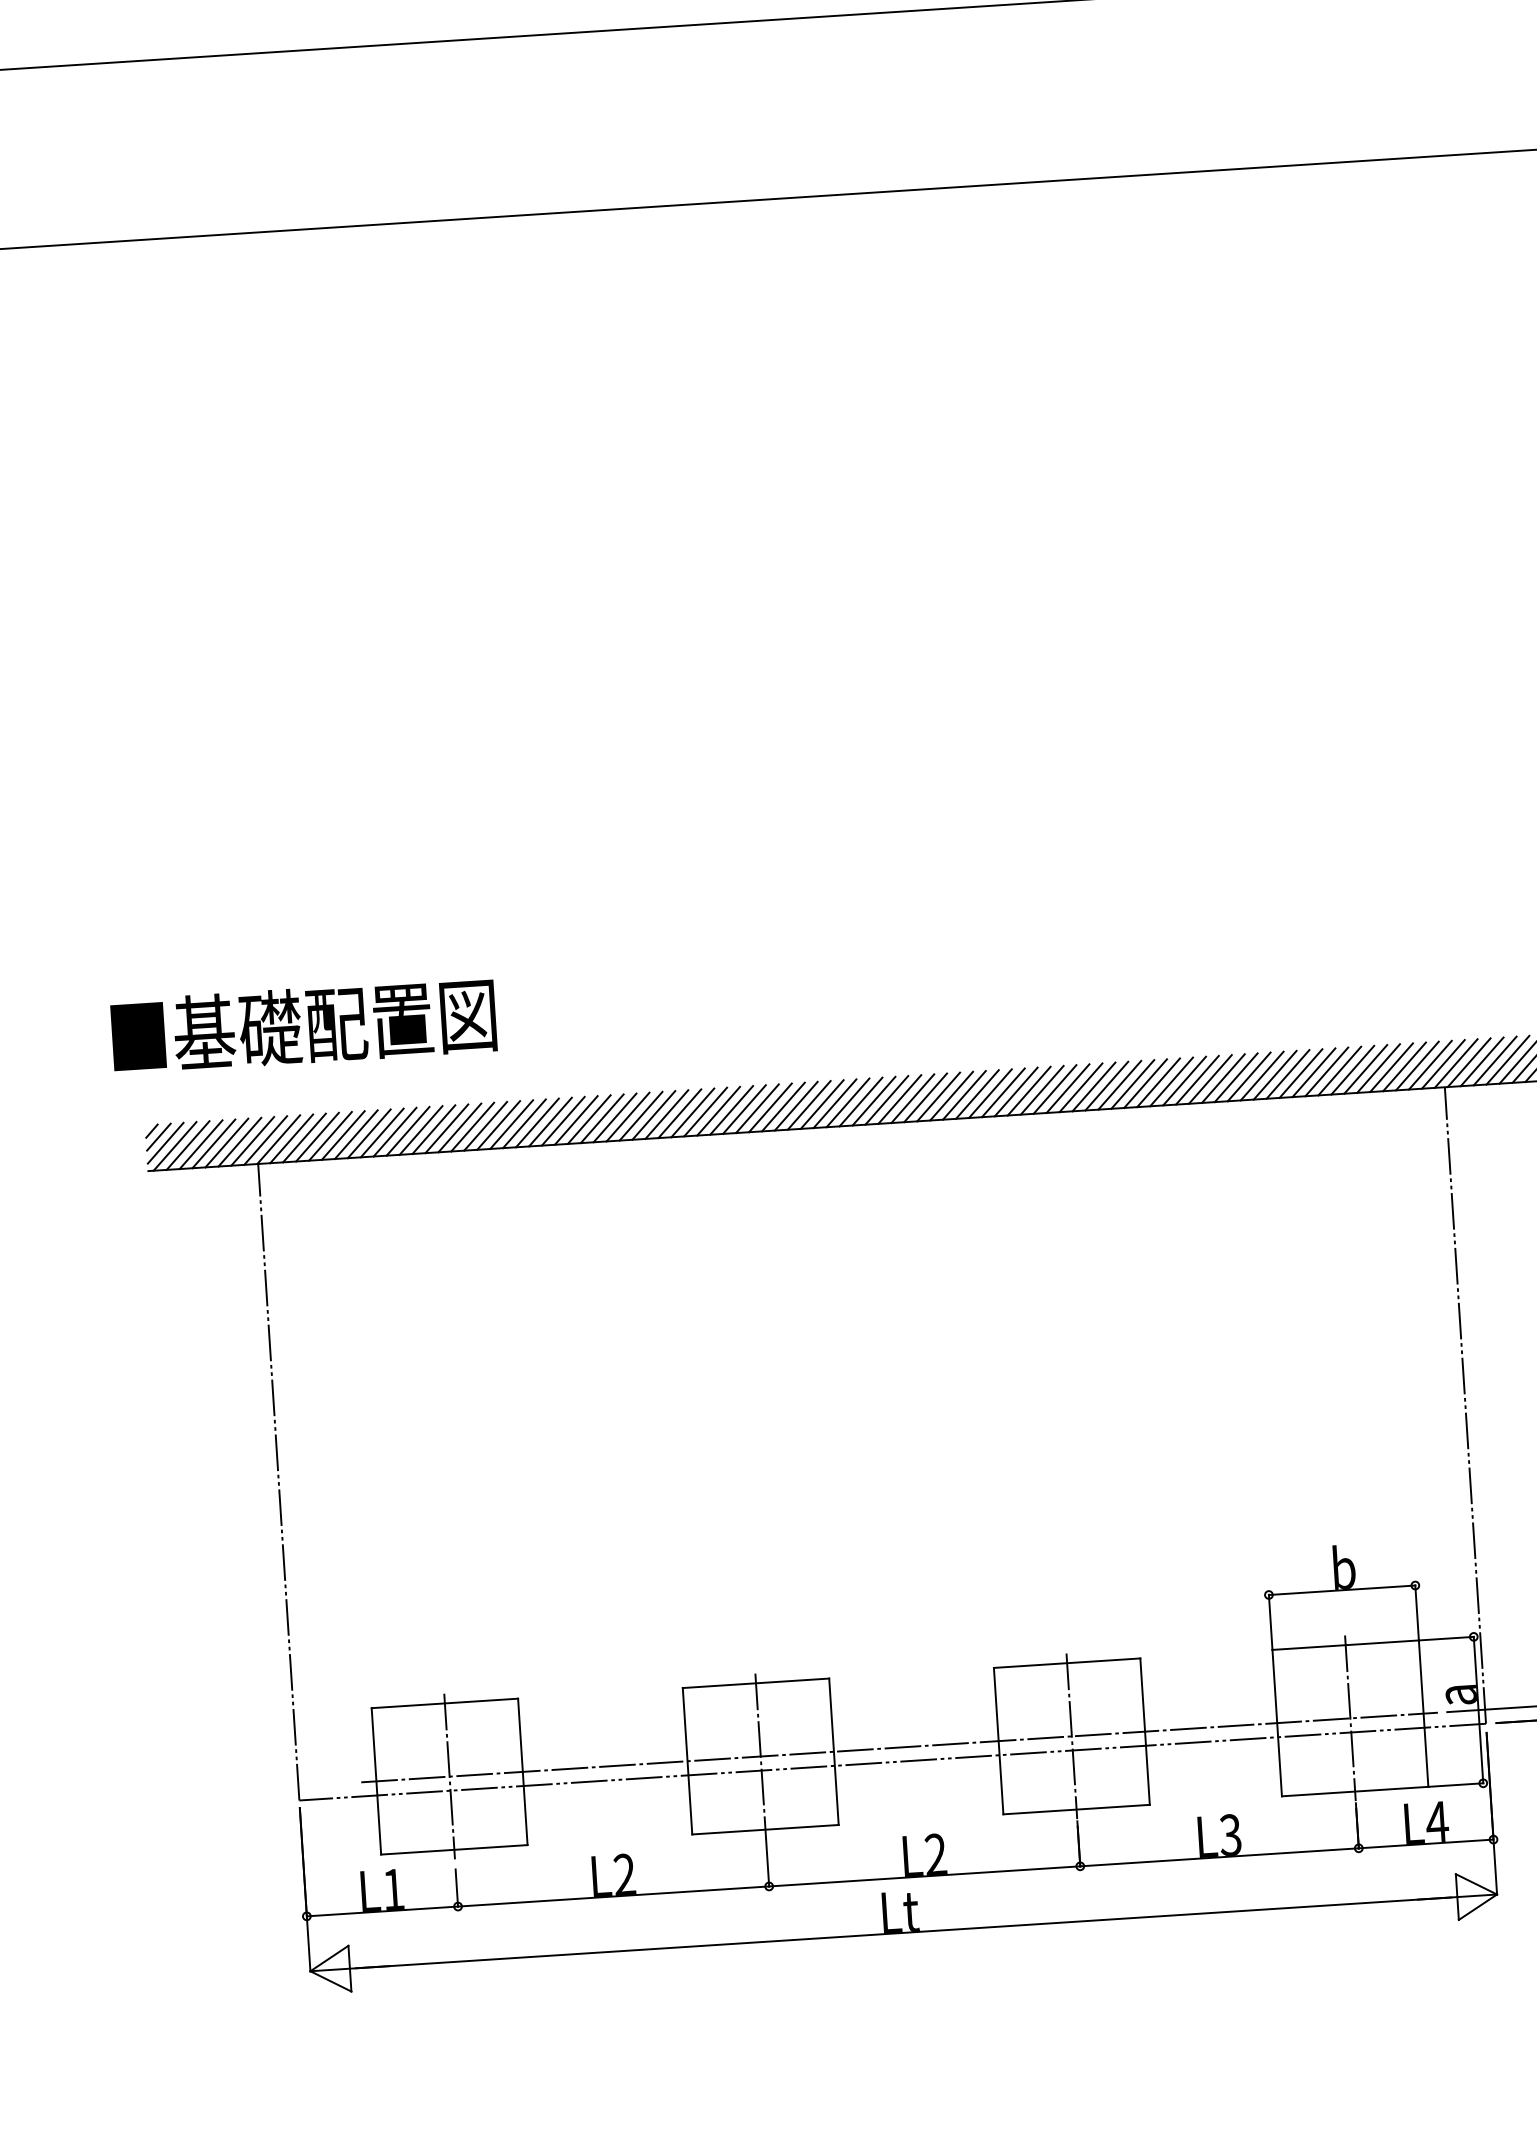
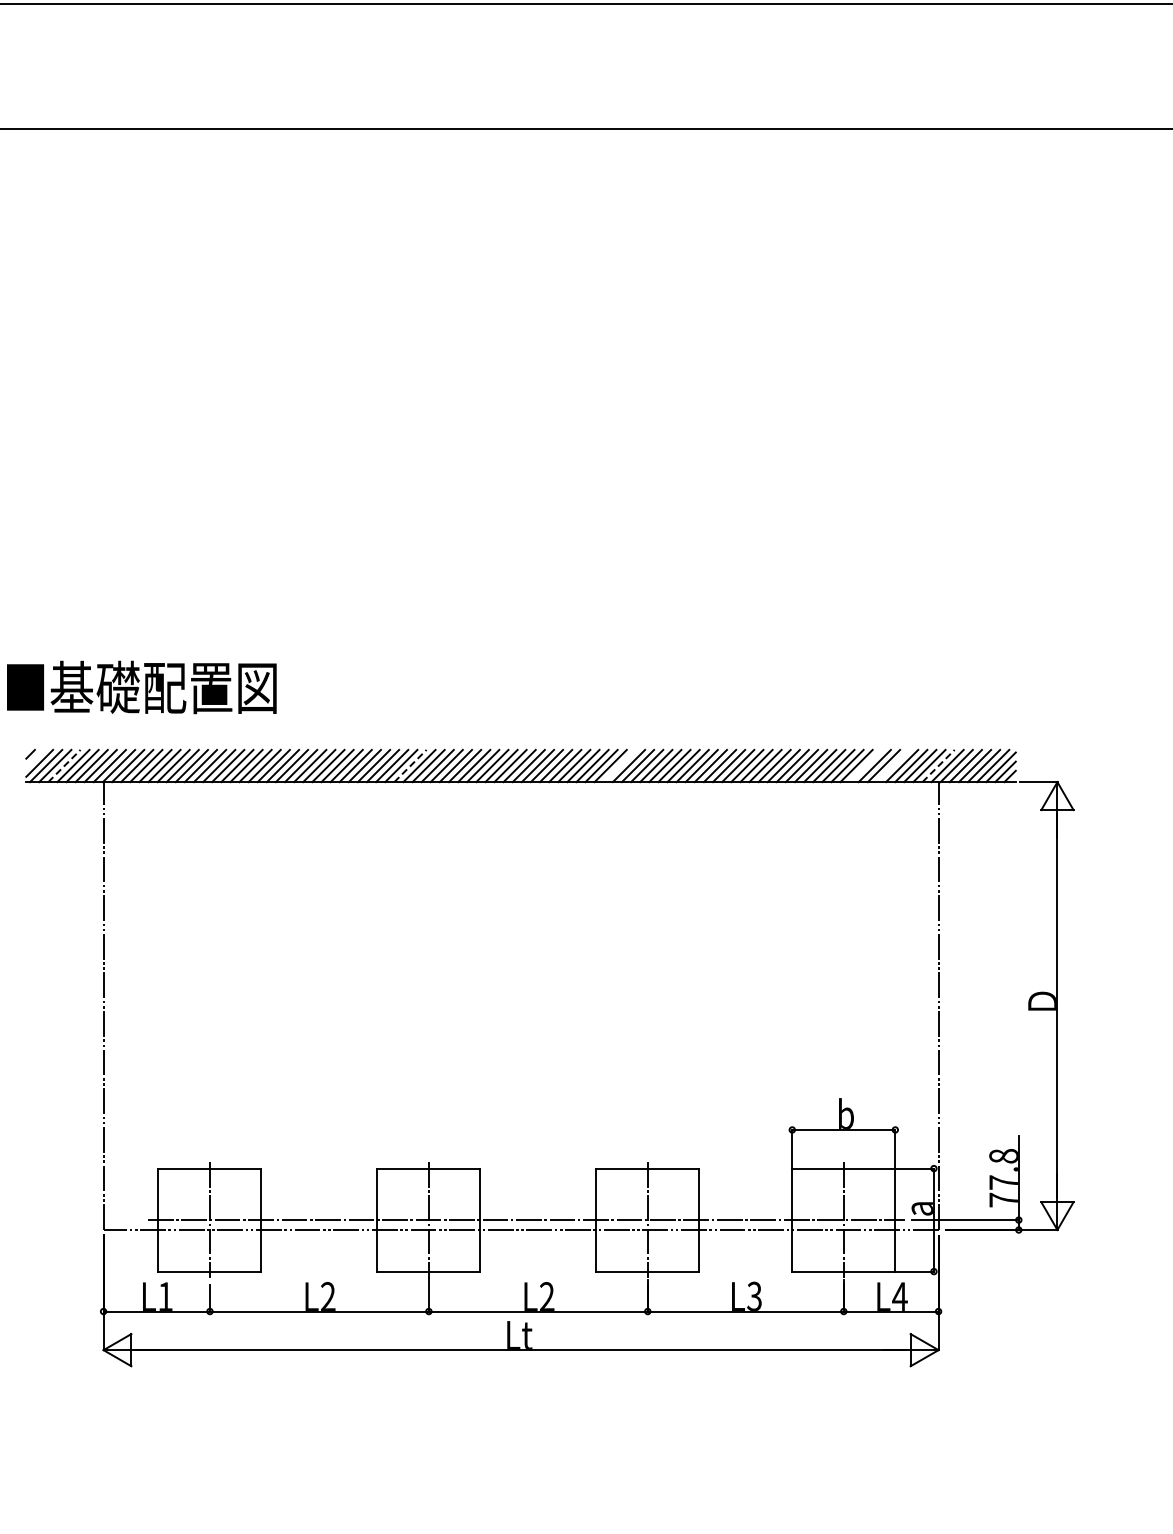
line: (1443, 1065) -> (938, 766), solid -> dashed
line: (1377, 1067) -> (892, 765), removed
line: (1339, 1070) -> (865, 765), removed
line: (989, 1092) -> (619, 765), removed
line: (692, 1113) -> (410, 766), solid -> dashed
line: (159, 1136) -> (35, 758), removed
line: (201, 1145) -> (64, 766), solid -> dashed

